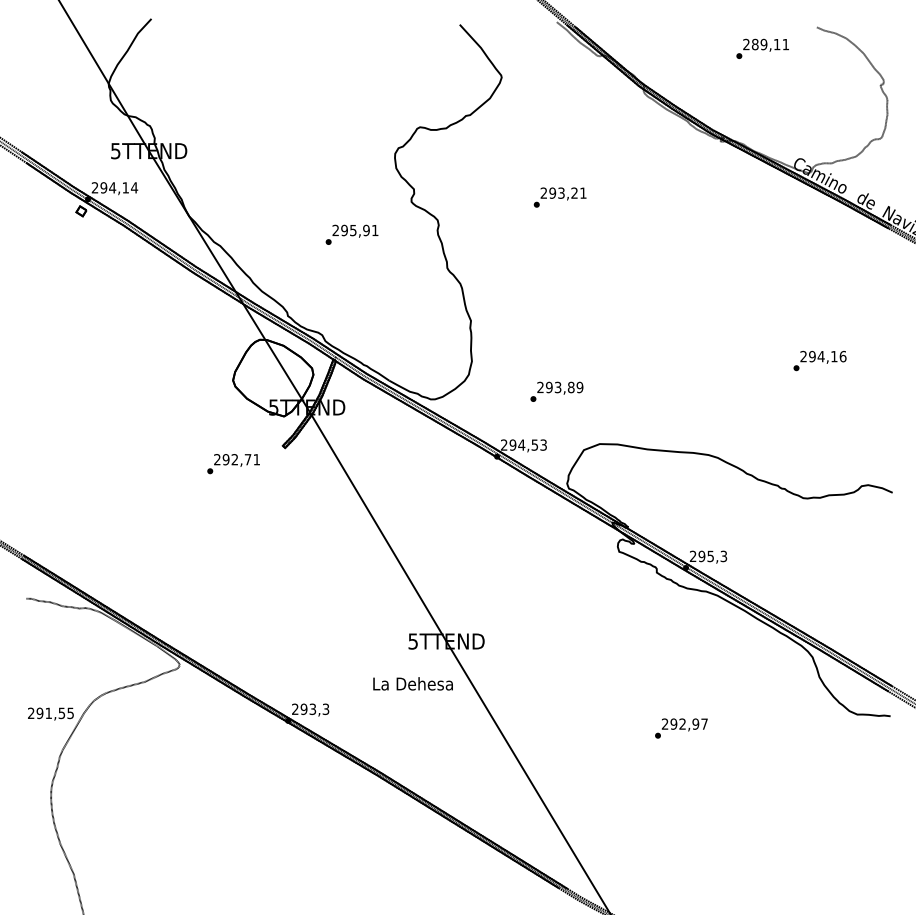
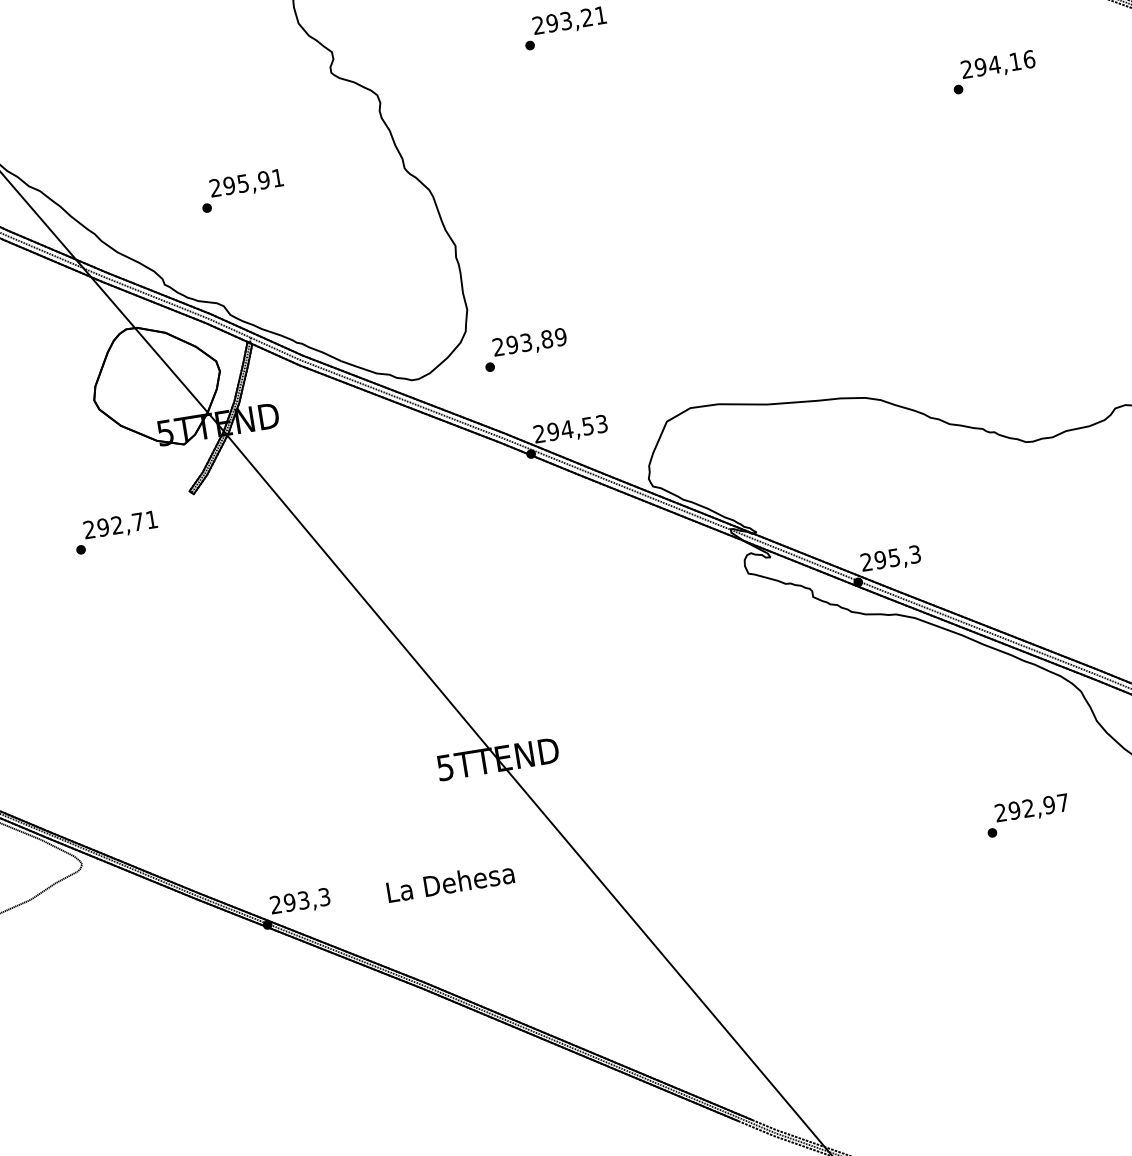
text: (351, 234) -> (241, 190), moved
text: (819, 360) -> (992, 71), moved
text: (556, 391) -> (524, 349), moved
text: (412, 683) -> (449, 882), moved
text: (681, 728) -> (1027, 815), moved

